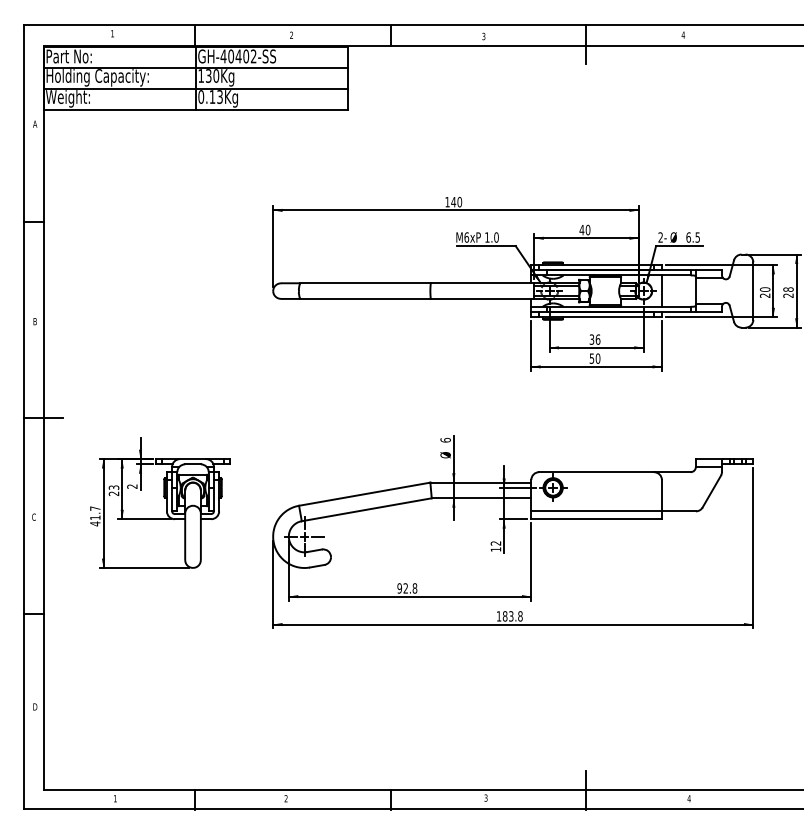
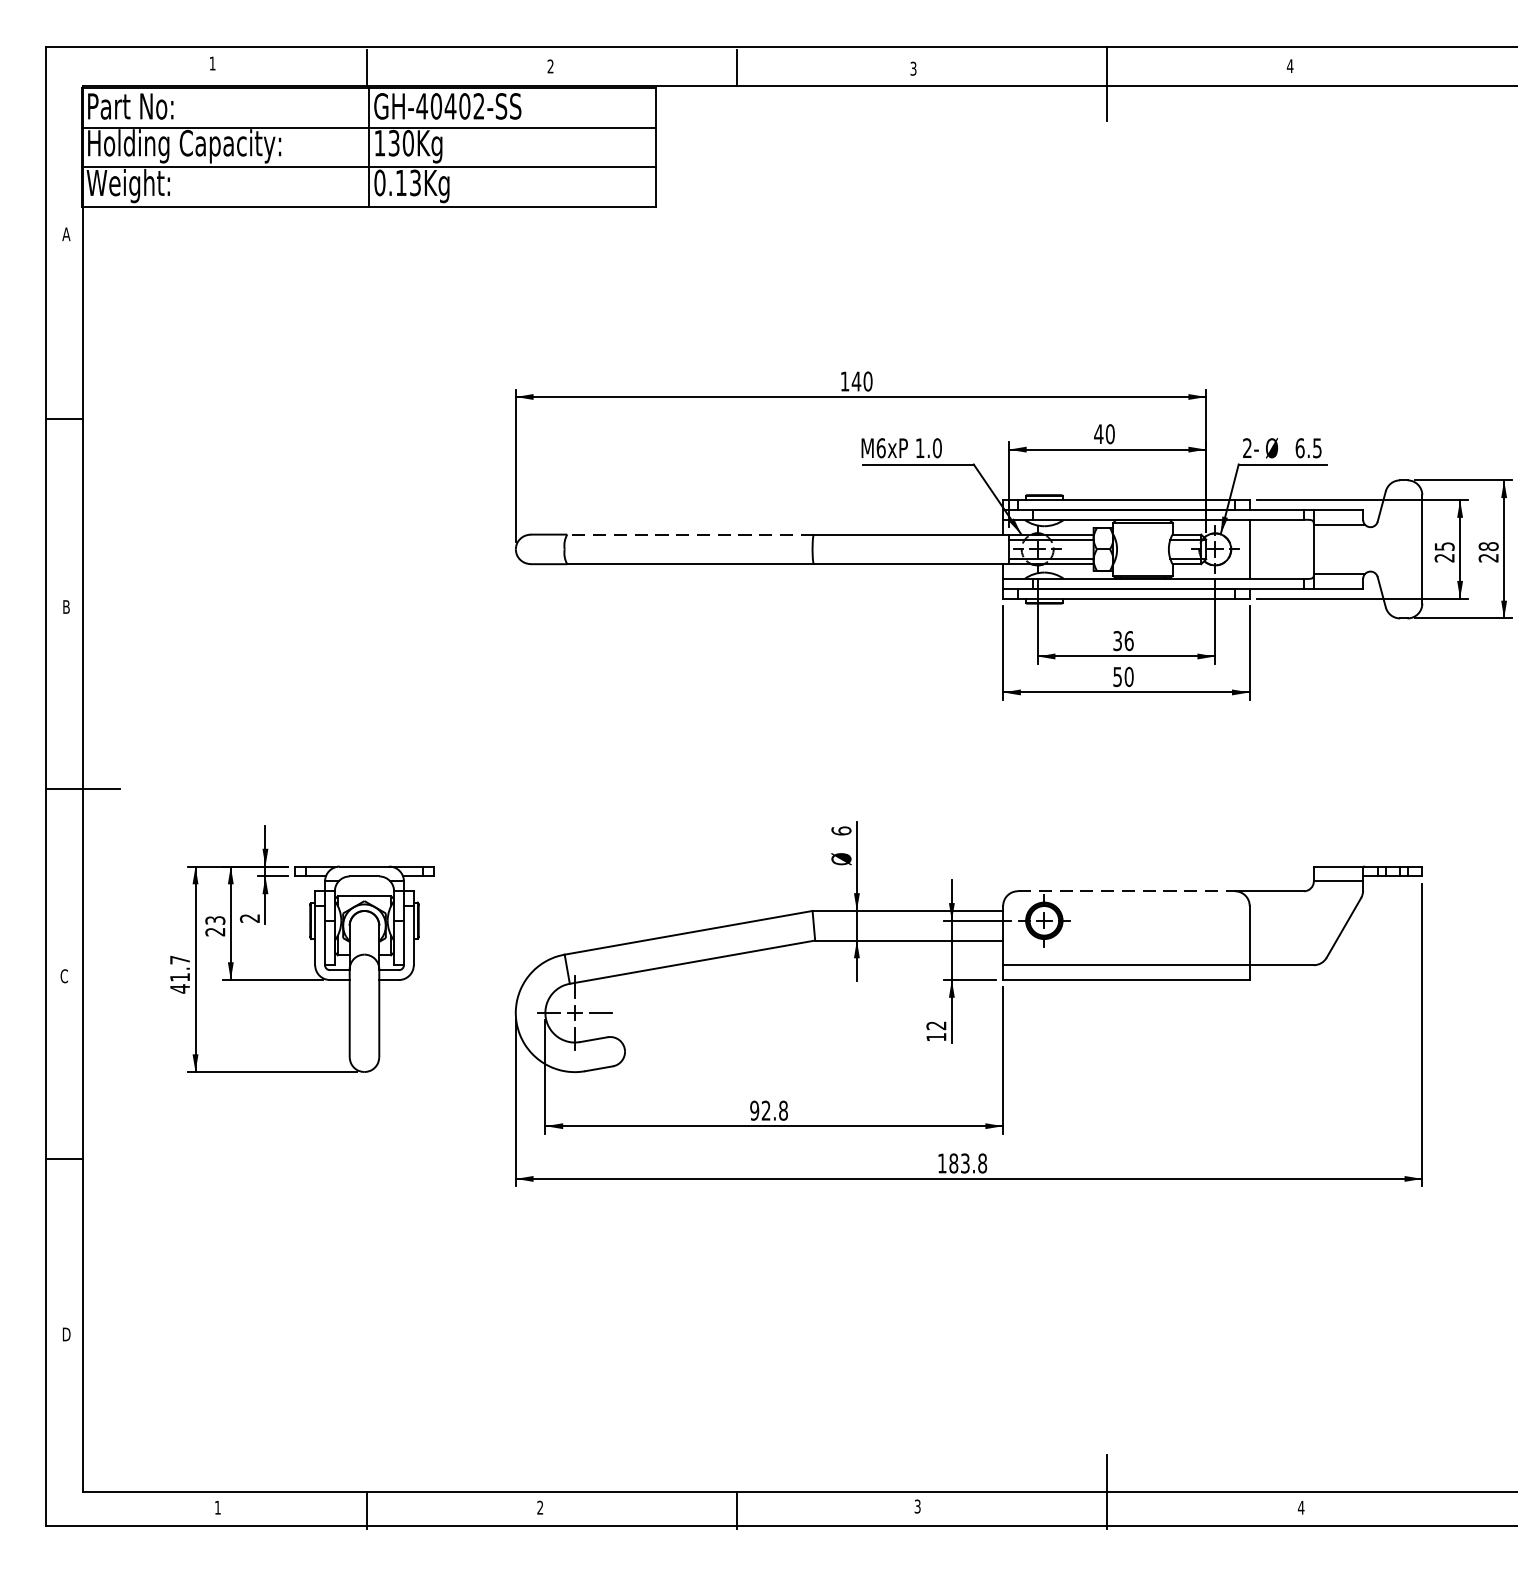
line: (365, 283) -> (690, 535), solid -> dashed
text: (764, 289) -> (1443, 546), 20 -> 25
line: (597, 472) -> (1128, 891), solid -> dashed

